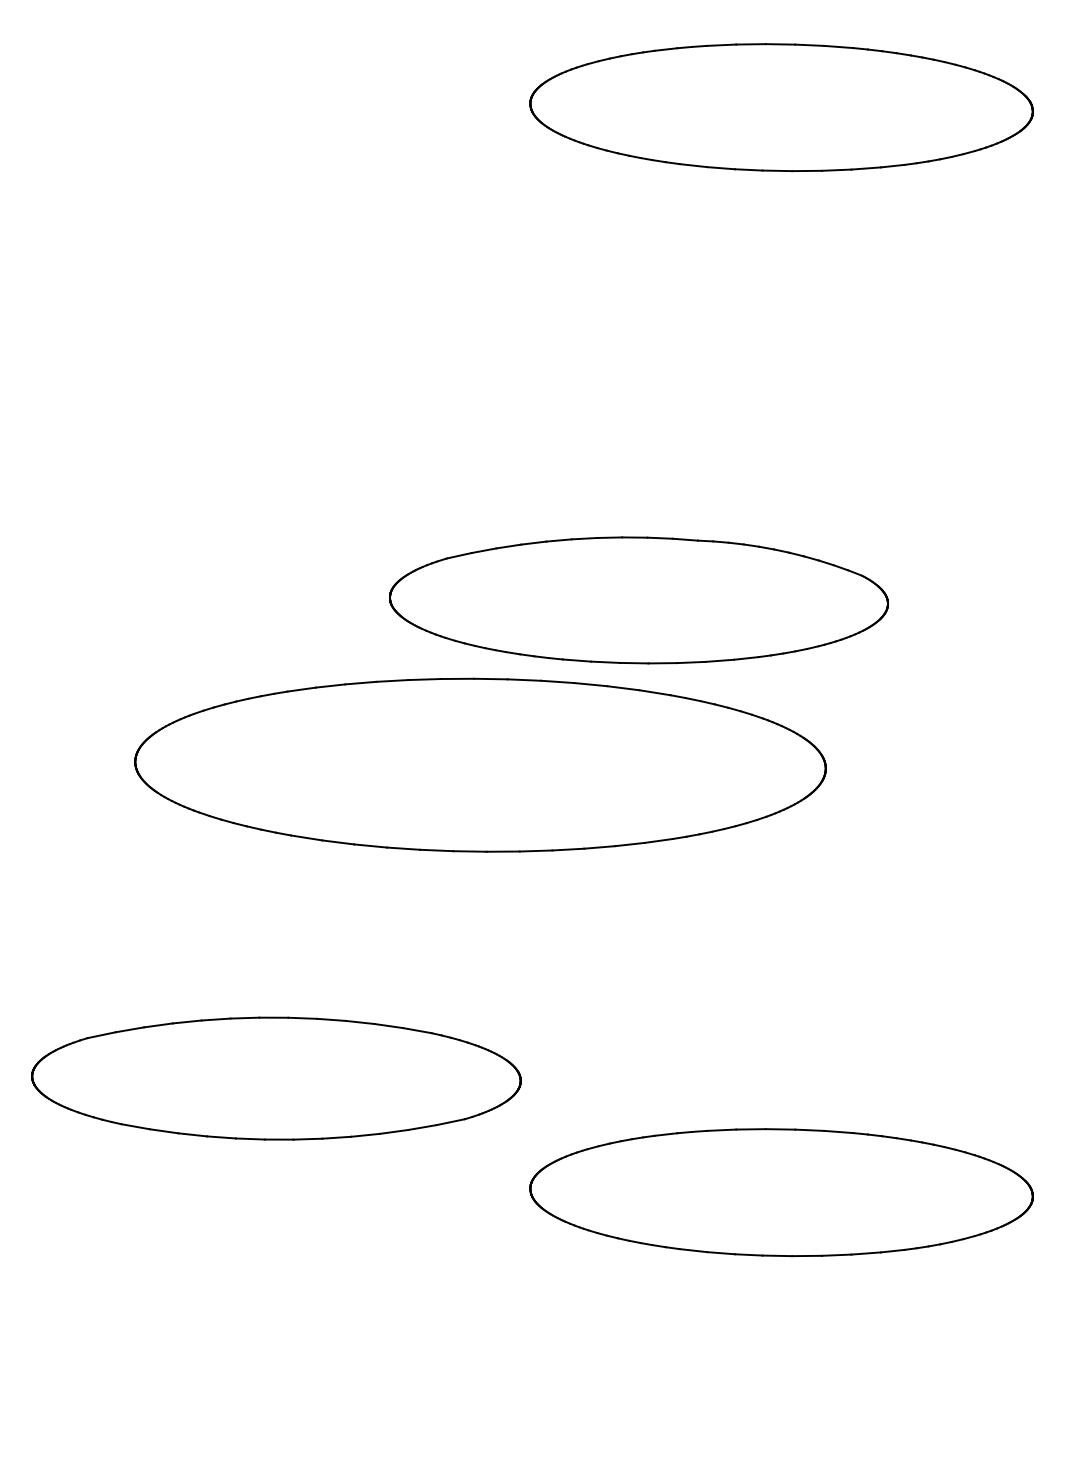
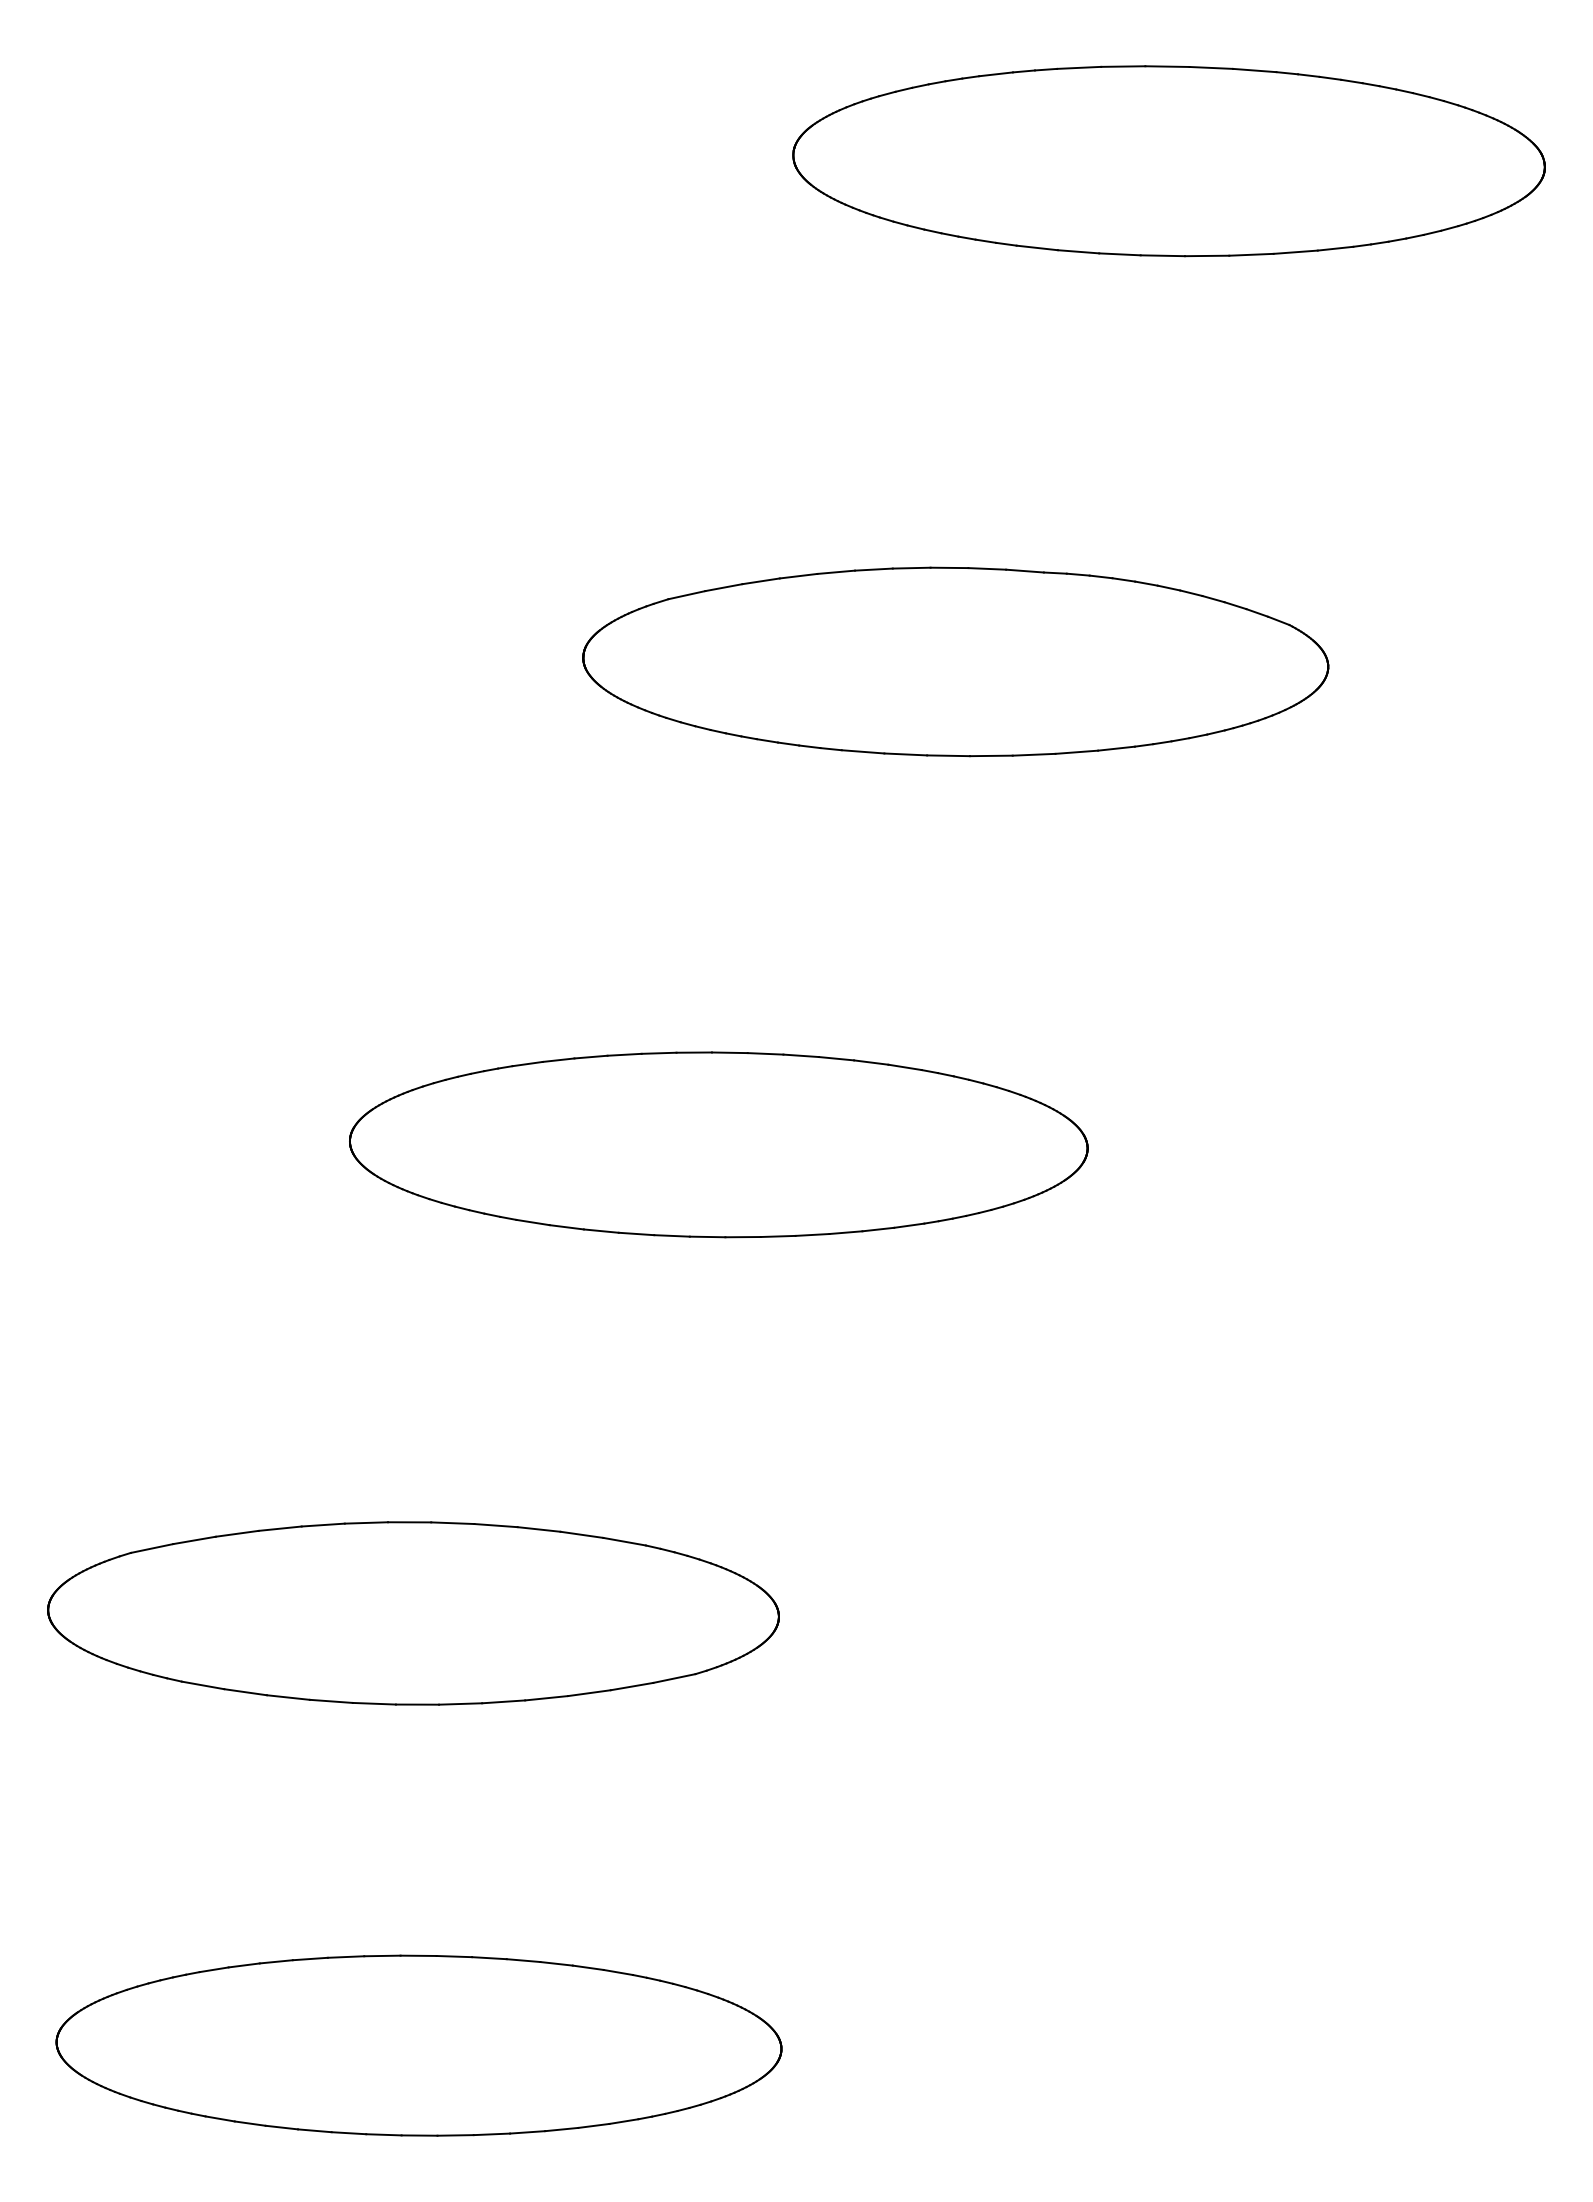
part: (638, 600) -> (955, 662), moved
part: (480, 765) -> (718, 1145), size x0.71
part: (781, 1192) -> (1168, 1783), removed
part: (279, 1367) -> (418, 2045), added

